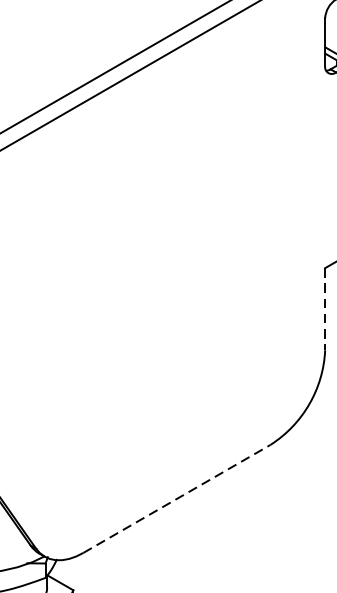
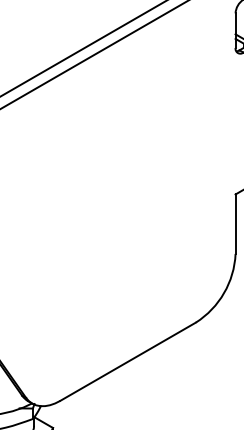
line: (325, 309) -> (235, 224), dashed -> solid
line: (177, 498) -> (128, 361), dashed -> solid

